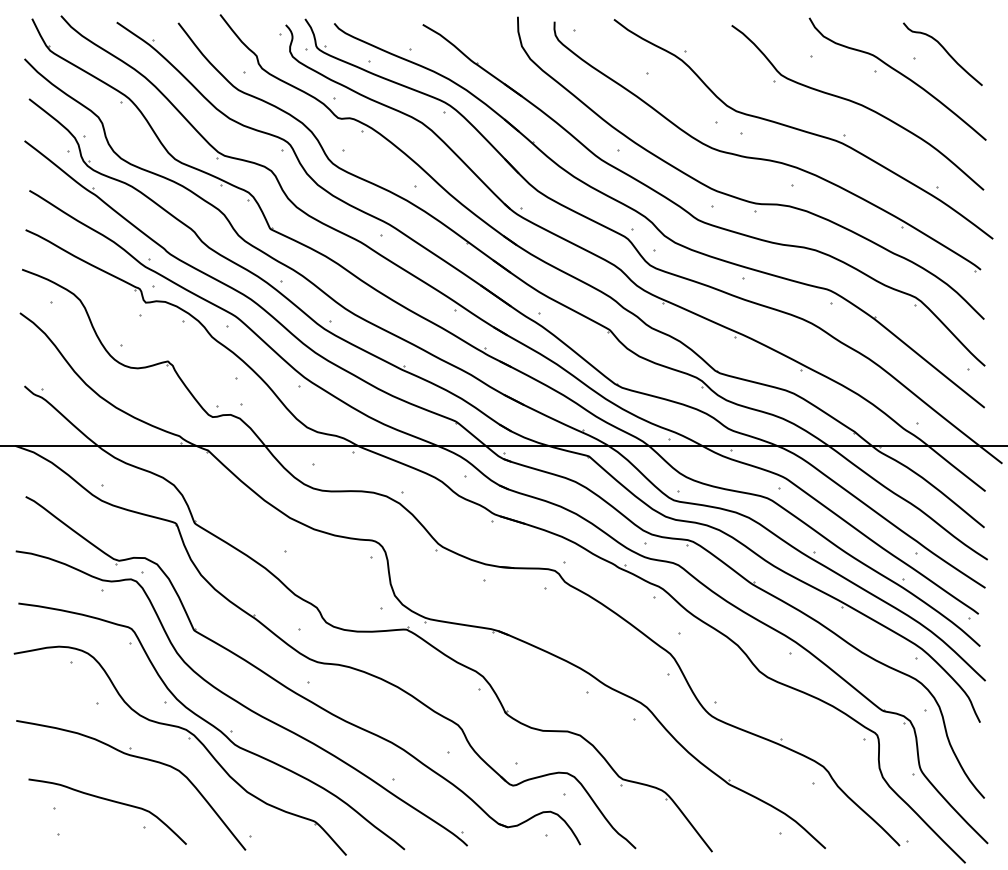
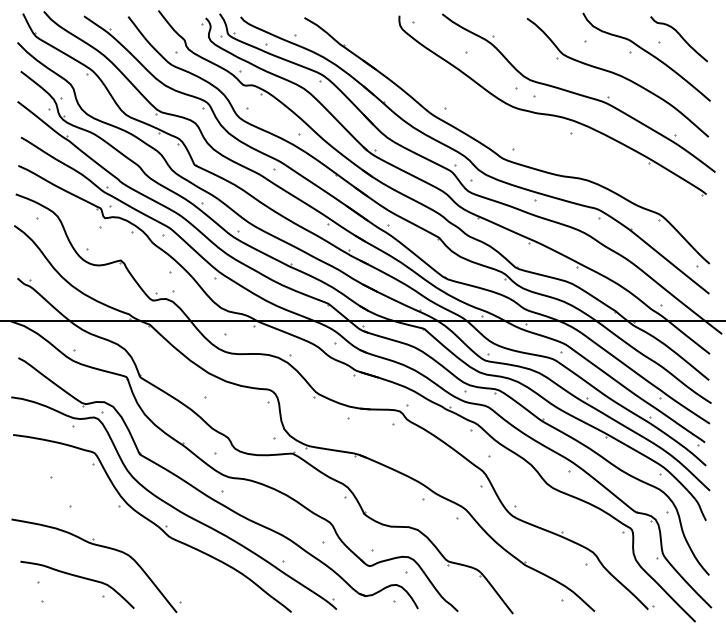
part: (739, 197) -> (532, 142), removed
part: (189, 739) -> (136, 532), removed

